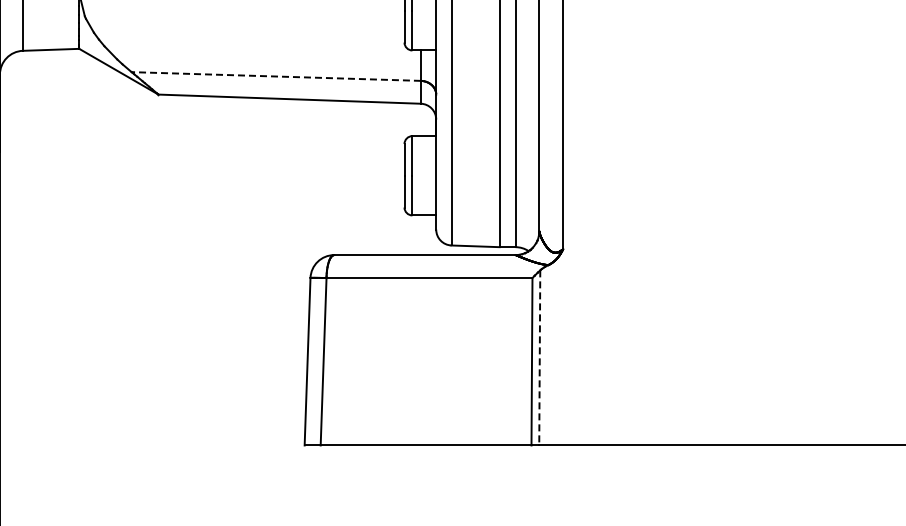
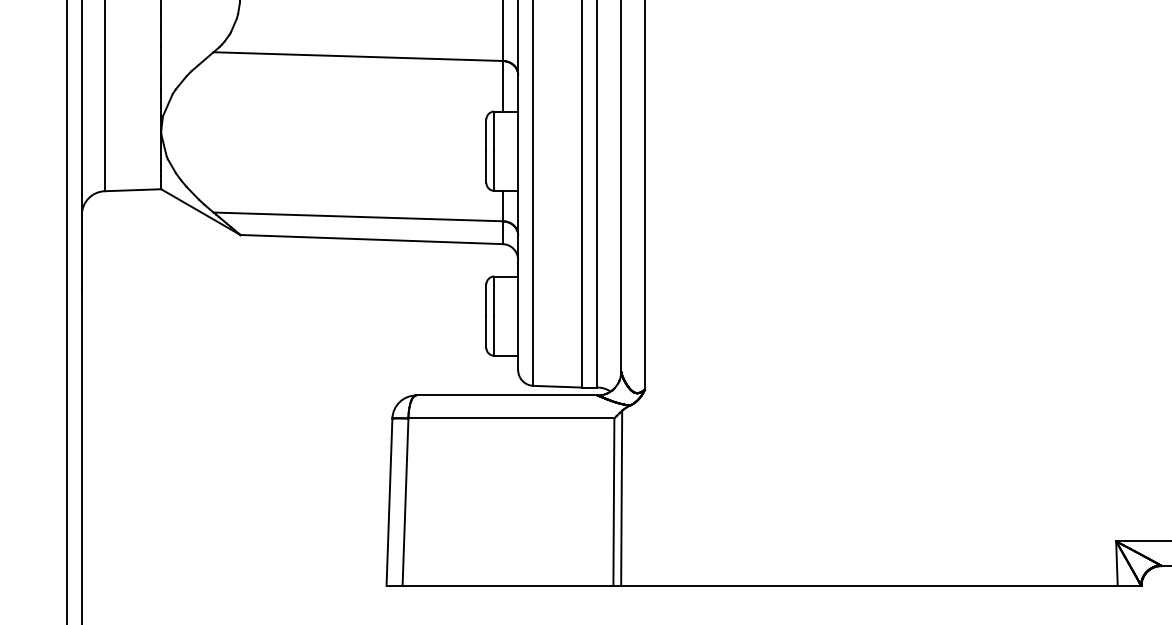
line: (276, 76) -> (358, 216), dashed -> solid
line: (539, 358) -> (621, 498), dashed -> solid

